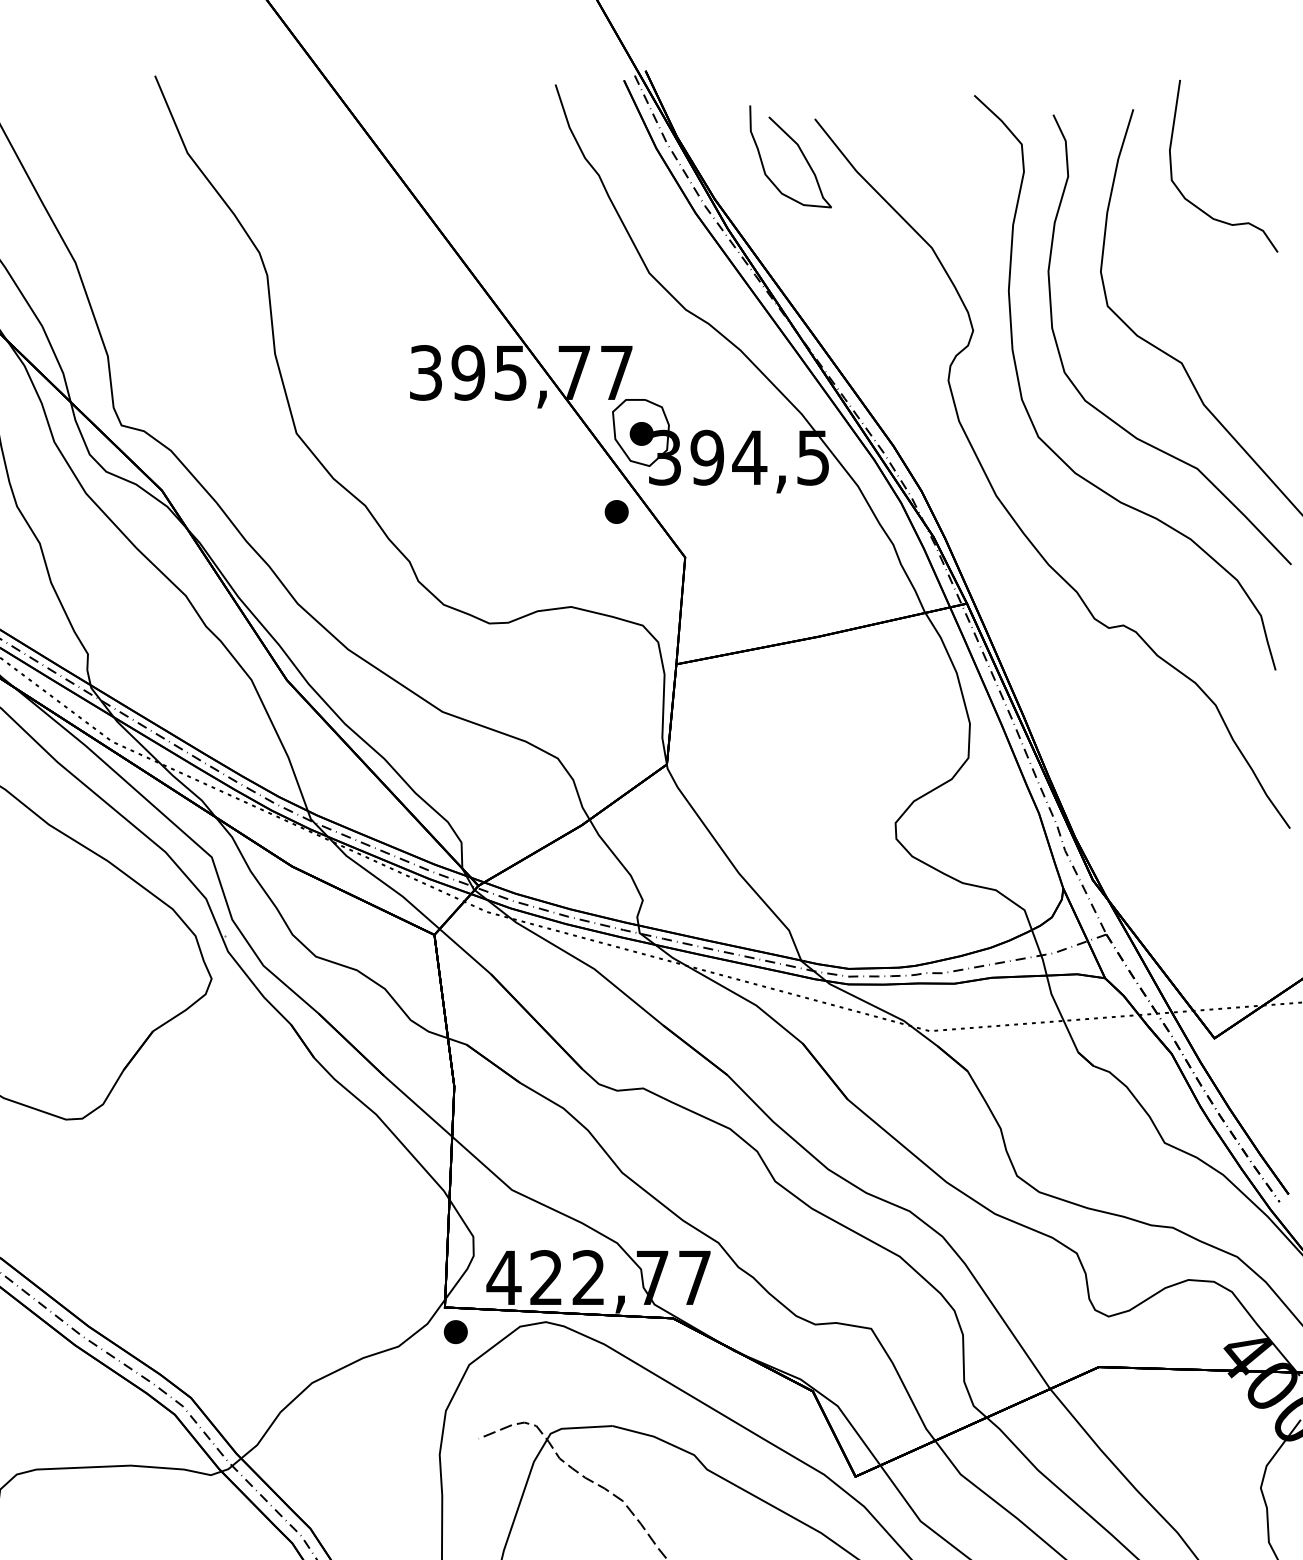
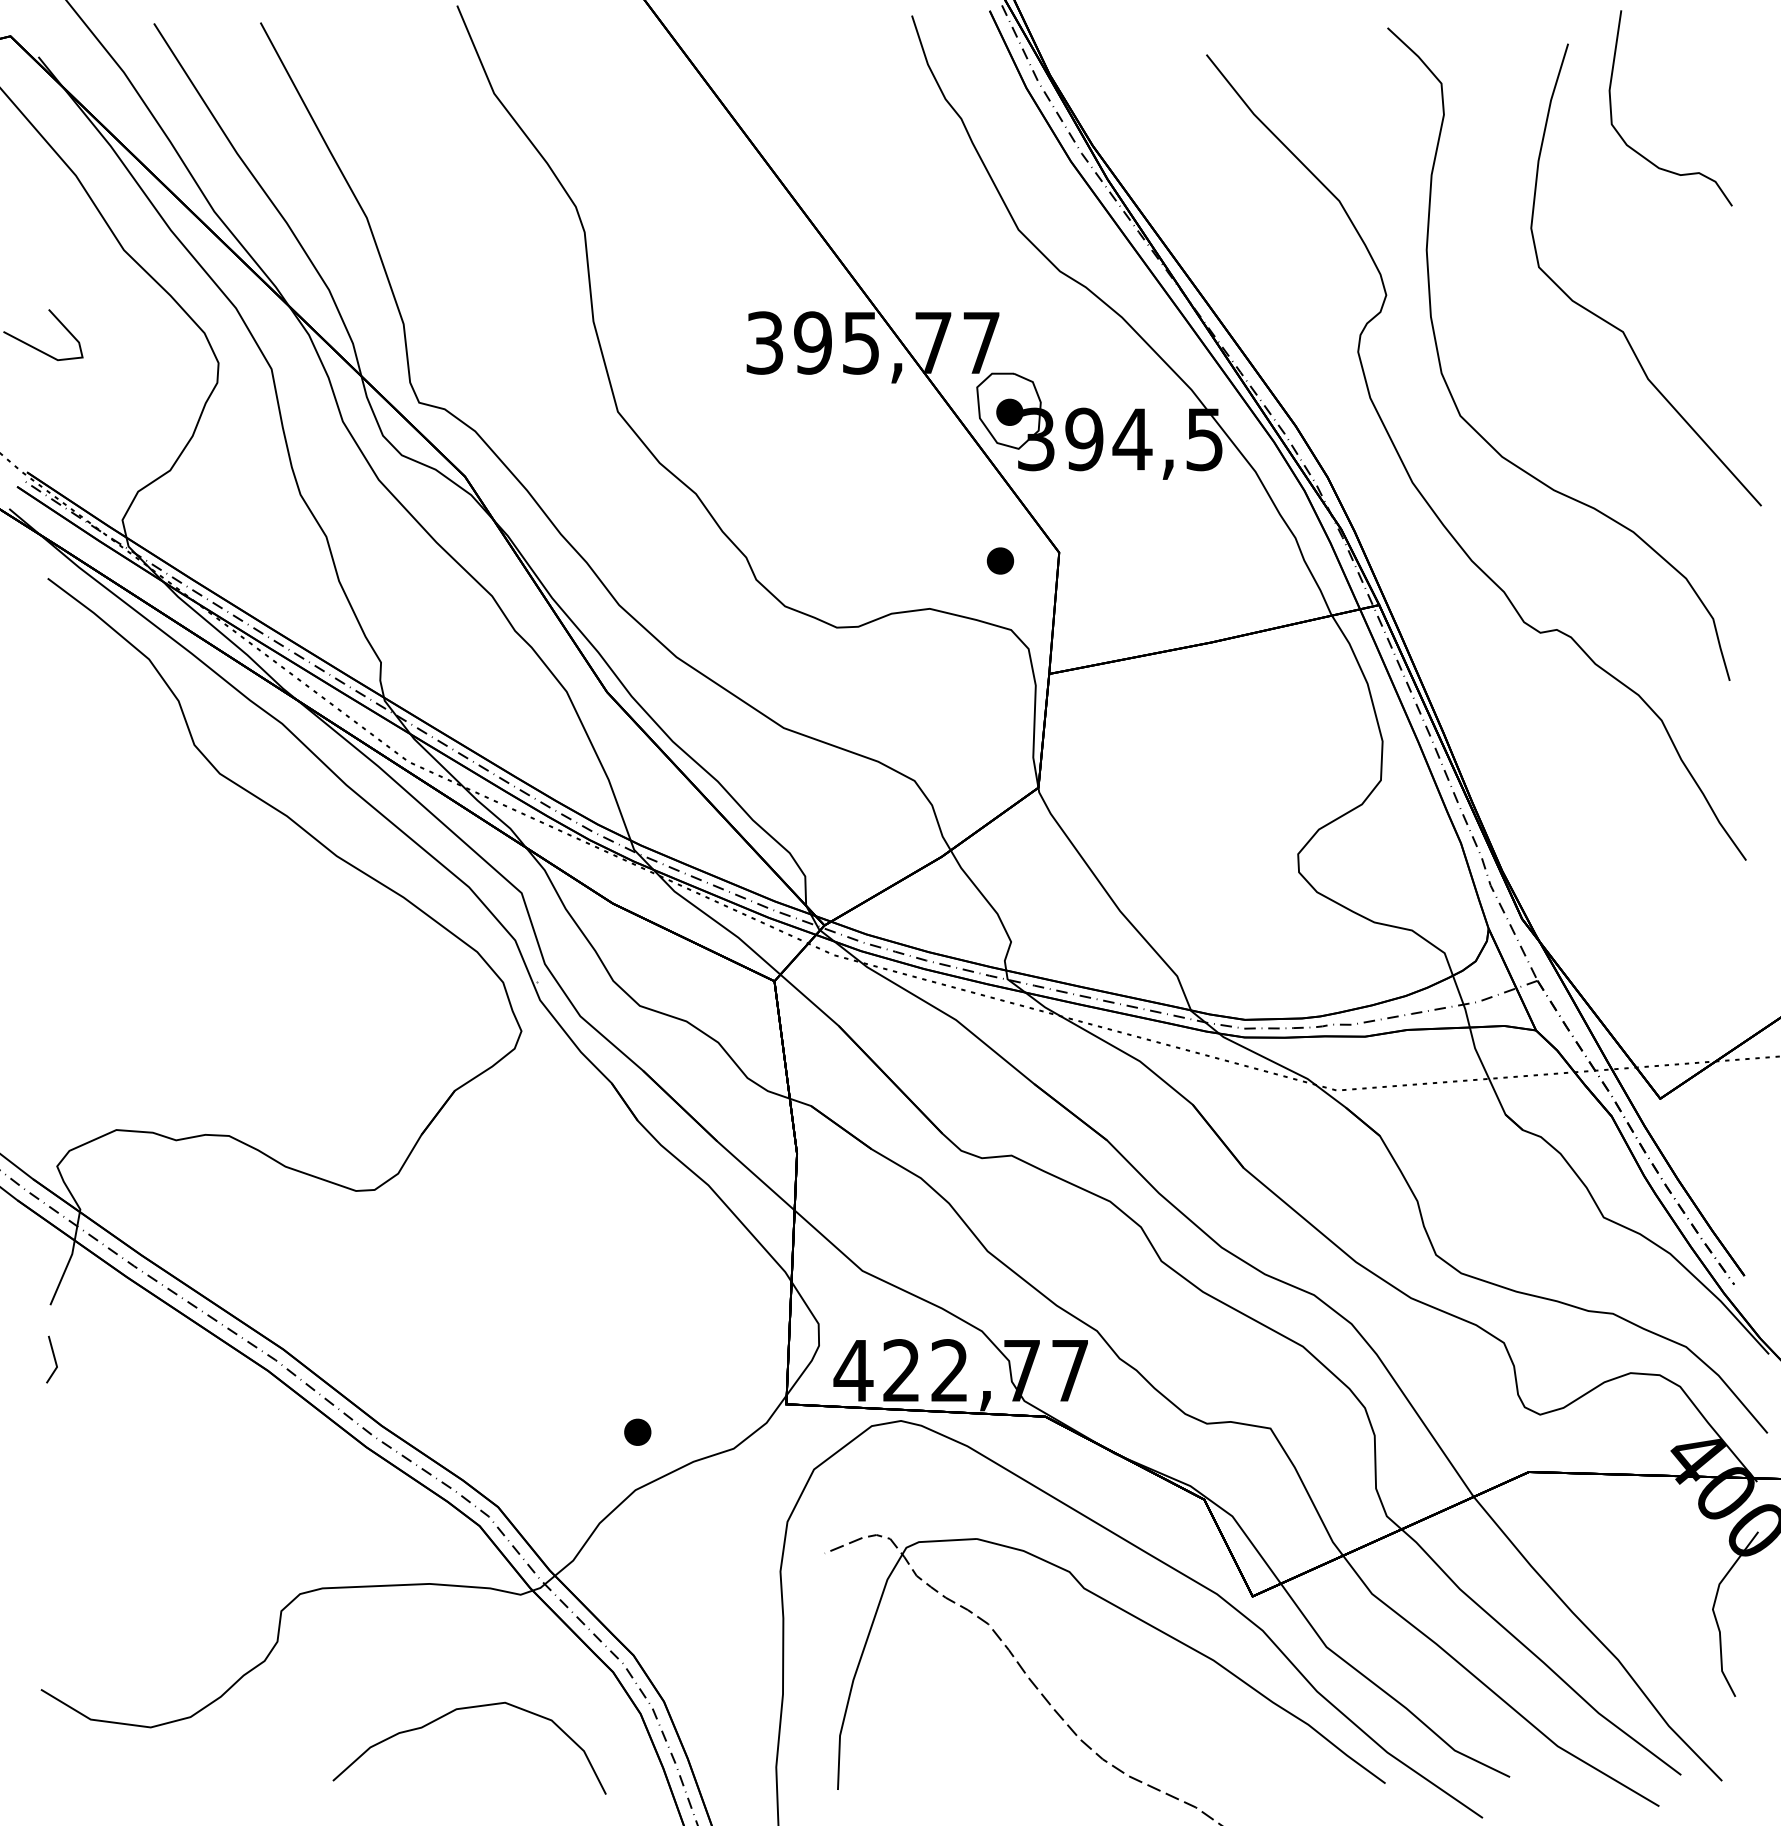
curve: (800, 152) -> (1190, 92), removed
curve: (1113, 419) -> (1545, 396), removed
part: (616, 511) -> (1000, 560), moved
part: (455, 1331) -> (637, 1431), moved

